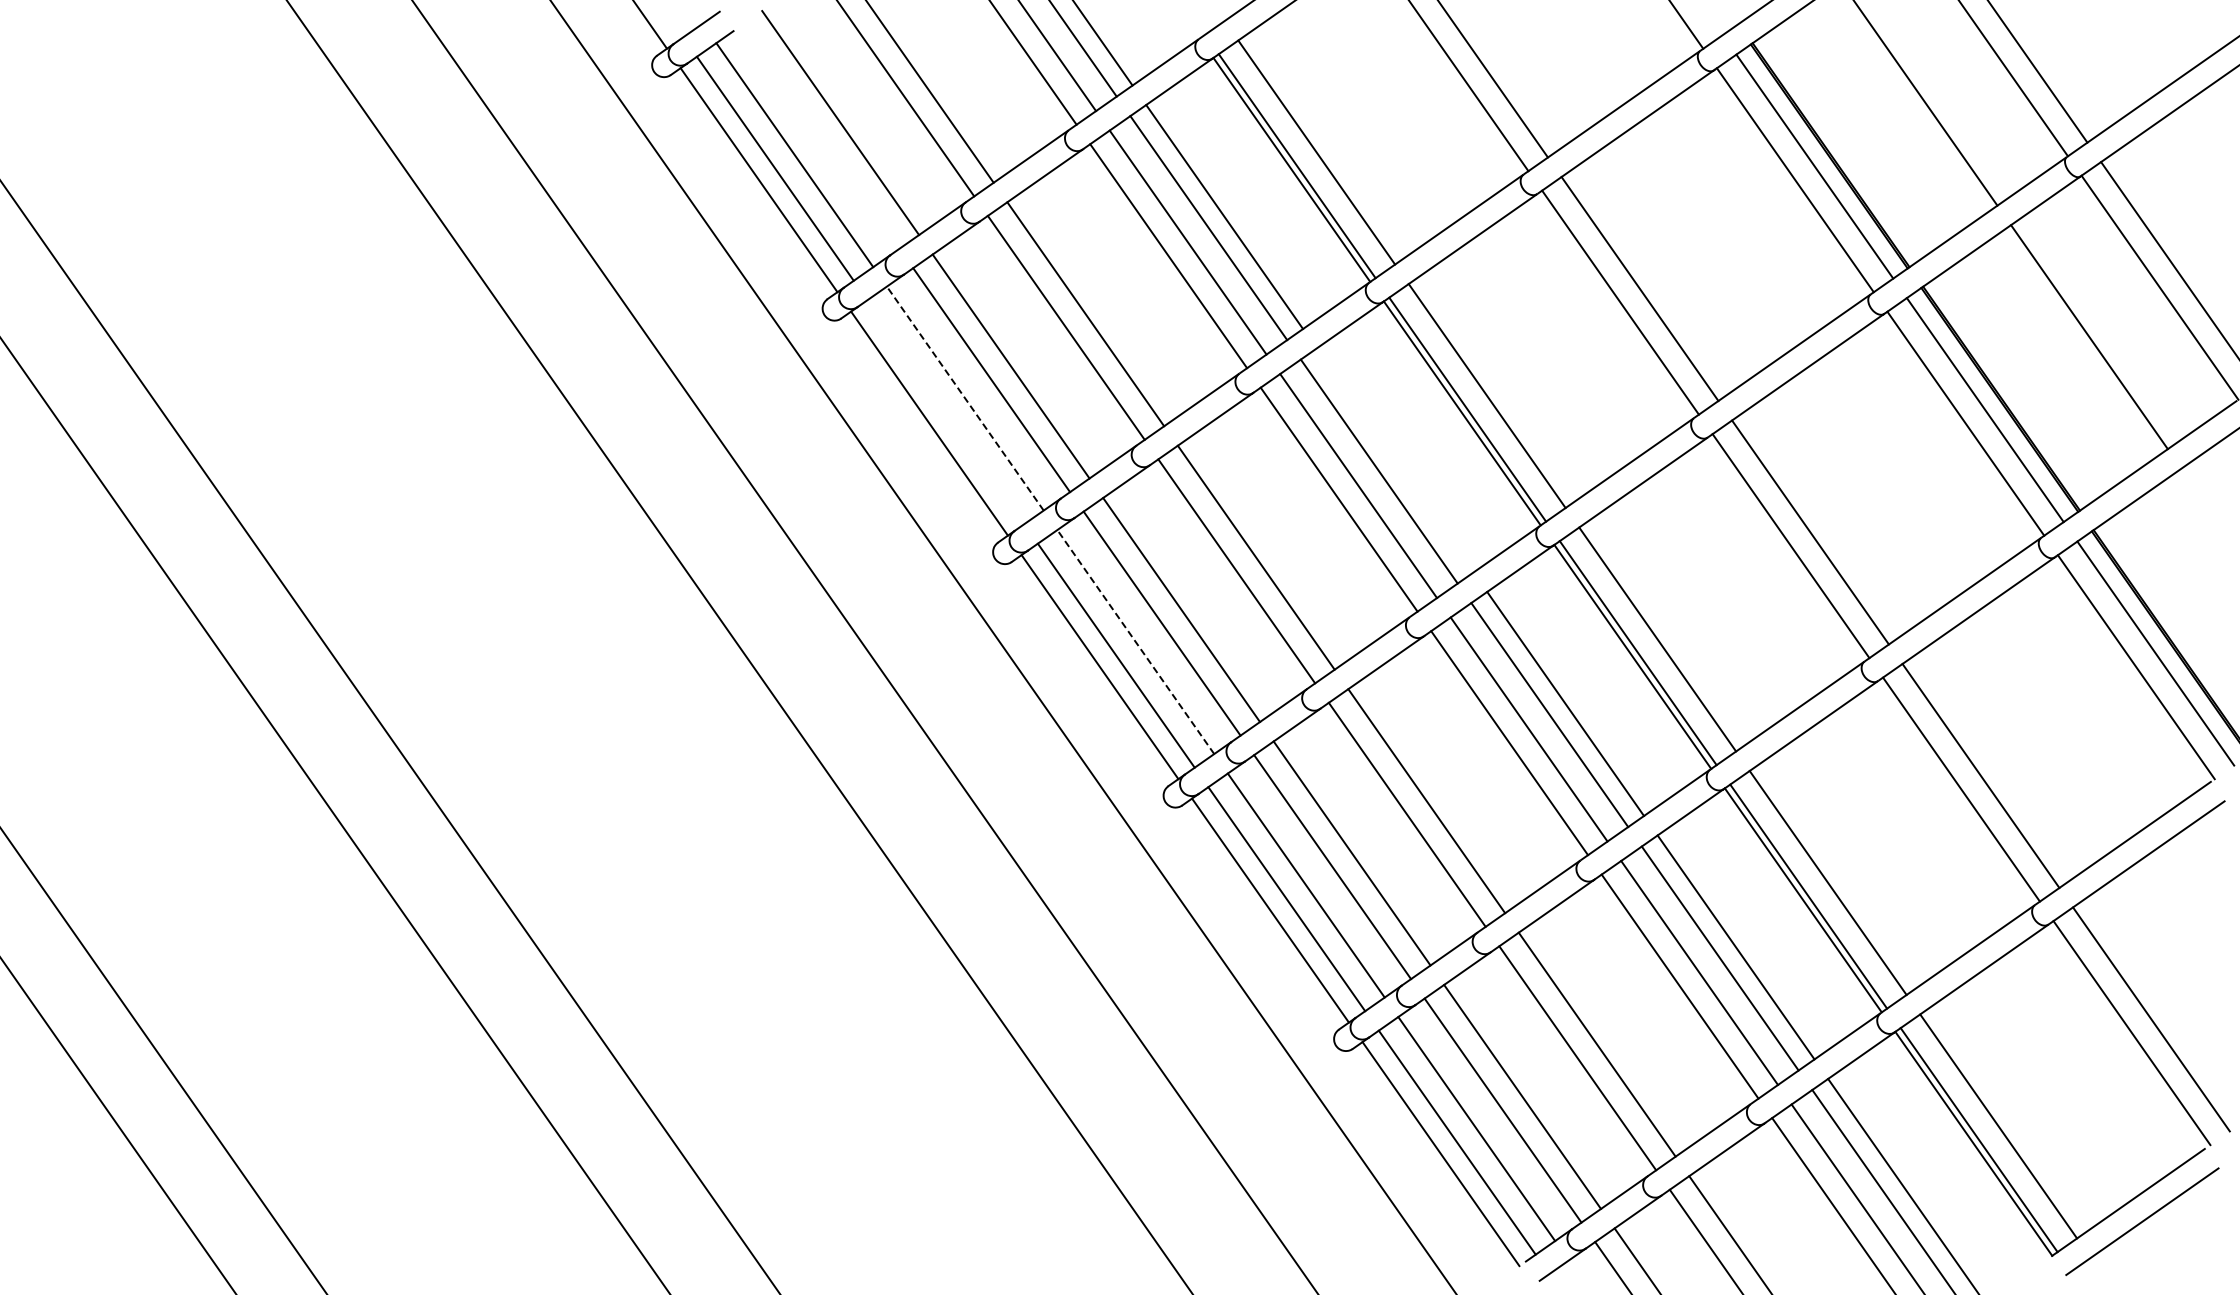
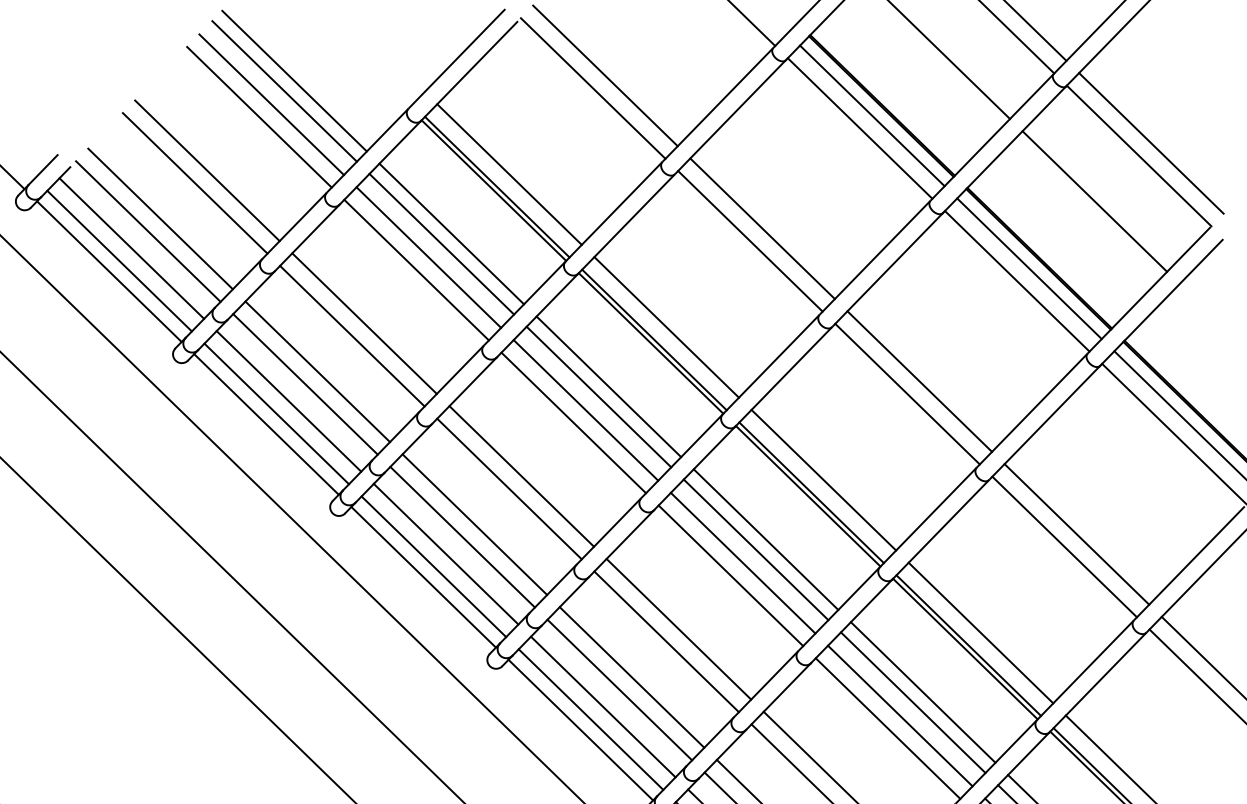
line: (820, 136) -> (147, 231), added
line: (965, 398) -> (289, 401), dashed -> solid
line: (945, 412) -> (276, 414), added
line: (1394, 460) -> (608, 386), added
line: (1135, 642) -> (445, 554), dashed -> solid

